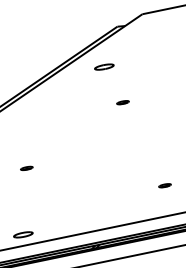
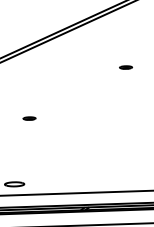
part: (104, 66) -> (124, 30), removed
part: (122, 102) -> (125, 67), moved

